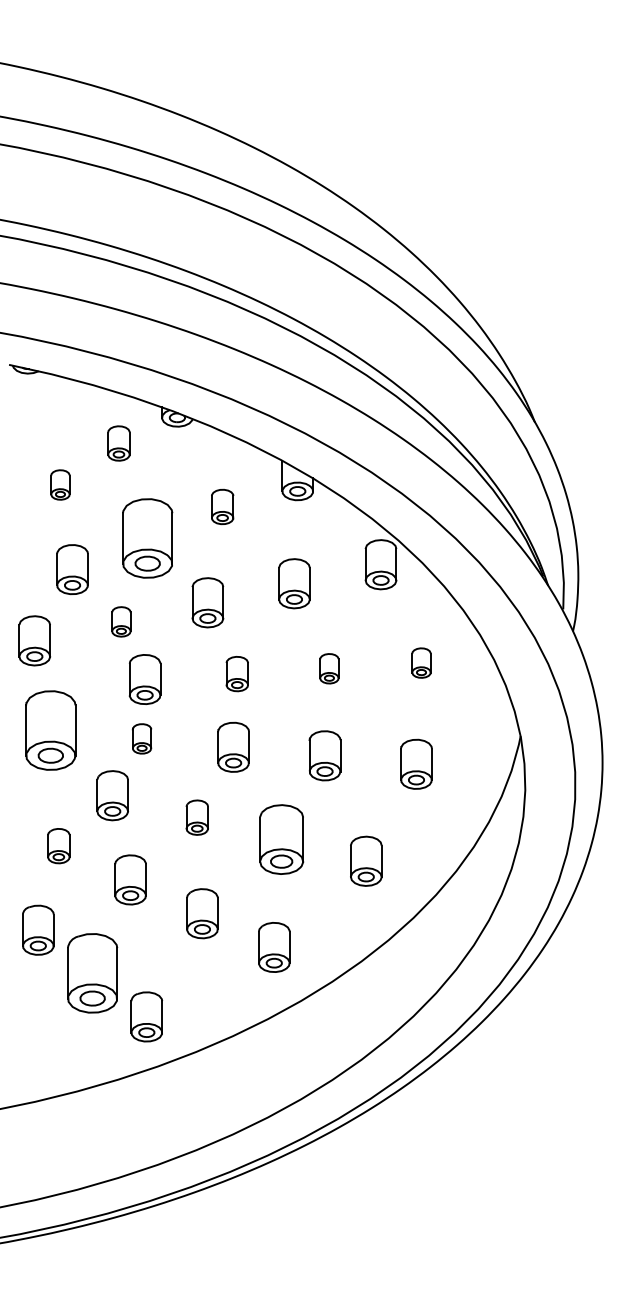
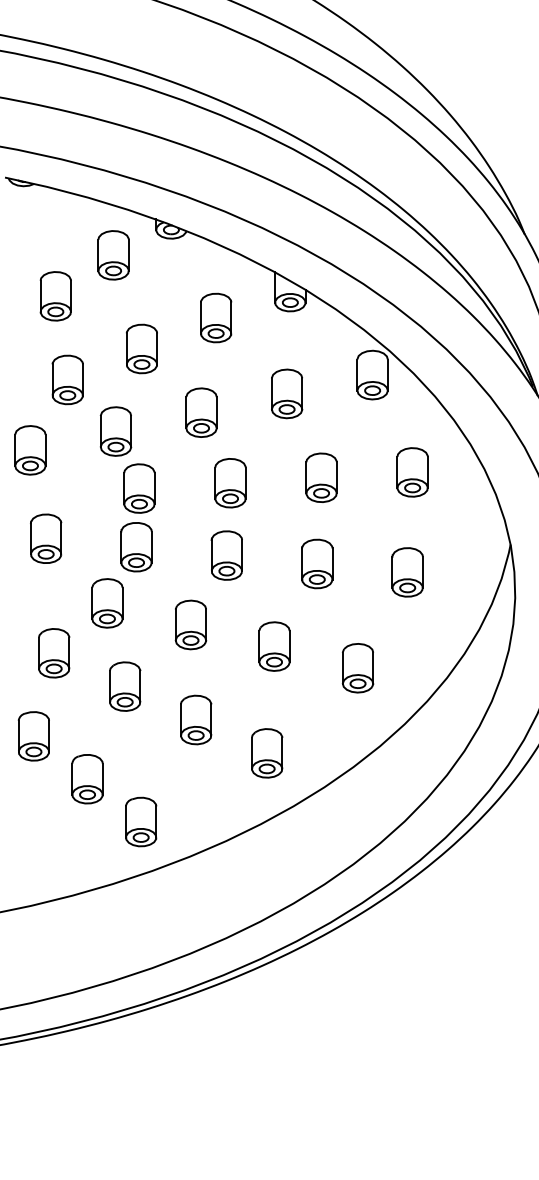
part: (118, 443) -> (113, 255), size x1.43
part: (60, 484) -> (55, 295), size x1.67
part: (222, 506) -> (215, 317), size x1.43
part: (147, 537) -> (141, 348), size x0.62
part: (121, 621) -> (116, 431), size x1.67
part: (421, 662) -> (412, 471), size x1.67
part: (329, 668) -> (321, 477), size x1.67
part: (237, 673) -> (230, 482), size x1.43
part: (50, 729) -> (45, 537), size x0.62
part: (141, 738) -> (135, 546), size x1.67
part: (197, 817) -> (191, 624), size x1.43
part: (281, 838) -> (274, 645), size x0.71
part: (58, 845) -> (53, 652), size x1.43
part: (92, 973) -> (87, 779), size x0.62

